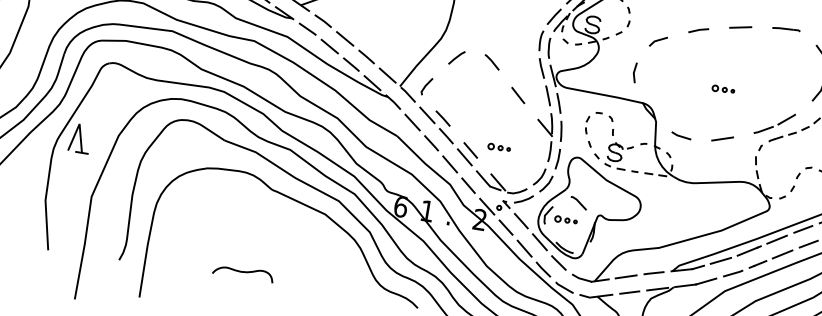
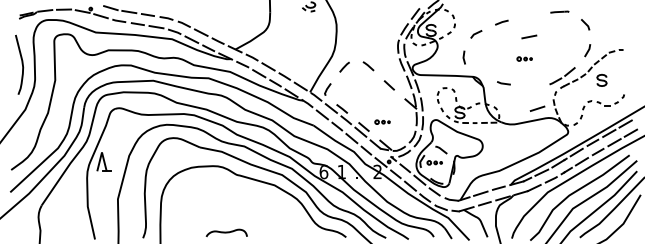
line: (741, 26) -> (529, 36), moved
line: (680, 136) -> (503, 83), moved
line: (722, 138) -> (537, 108), moved

